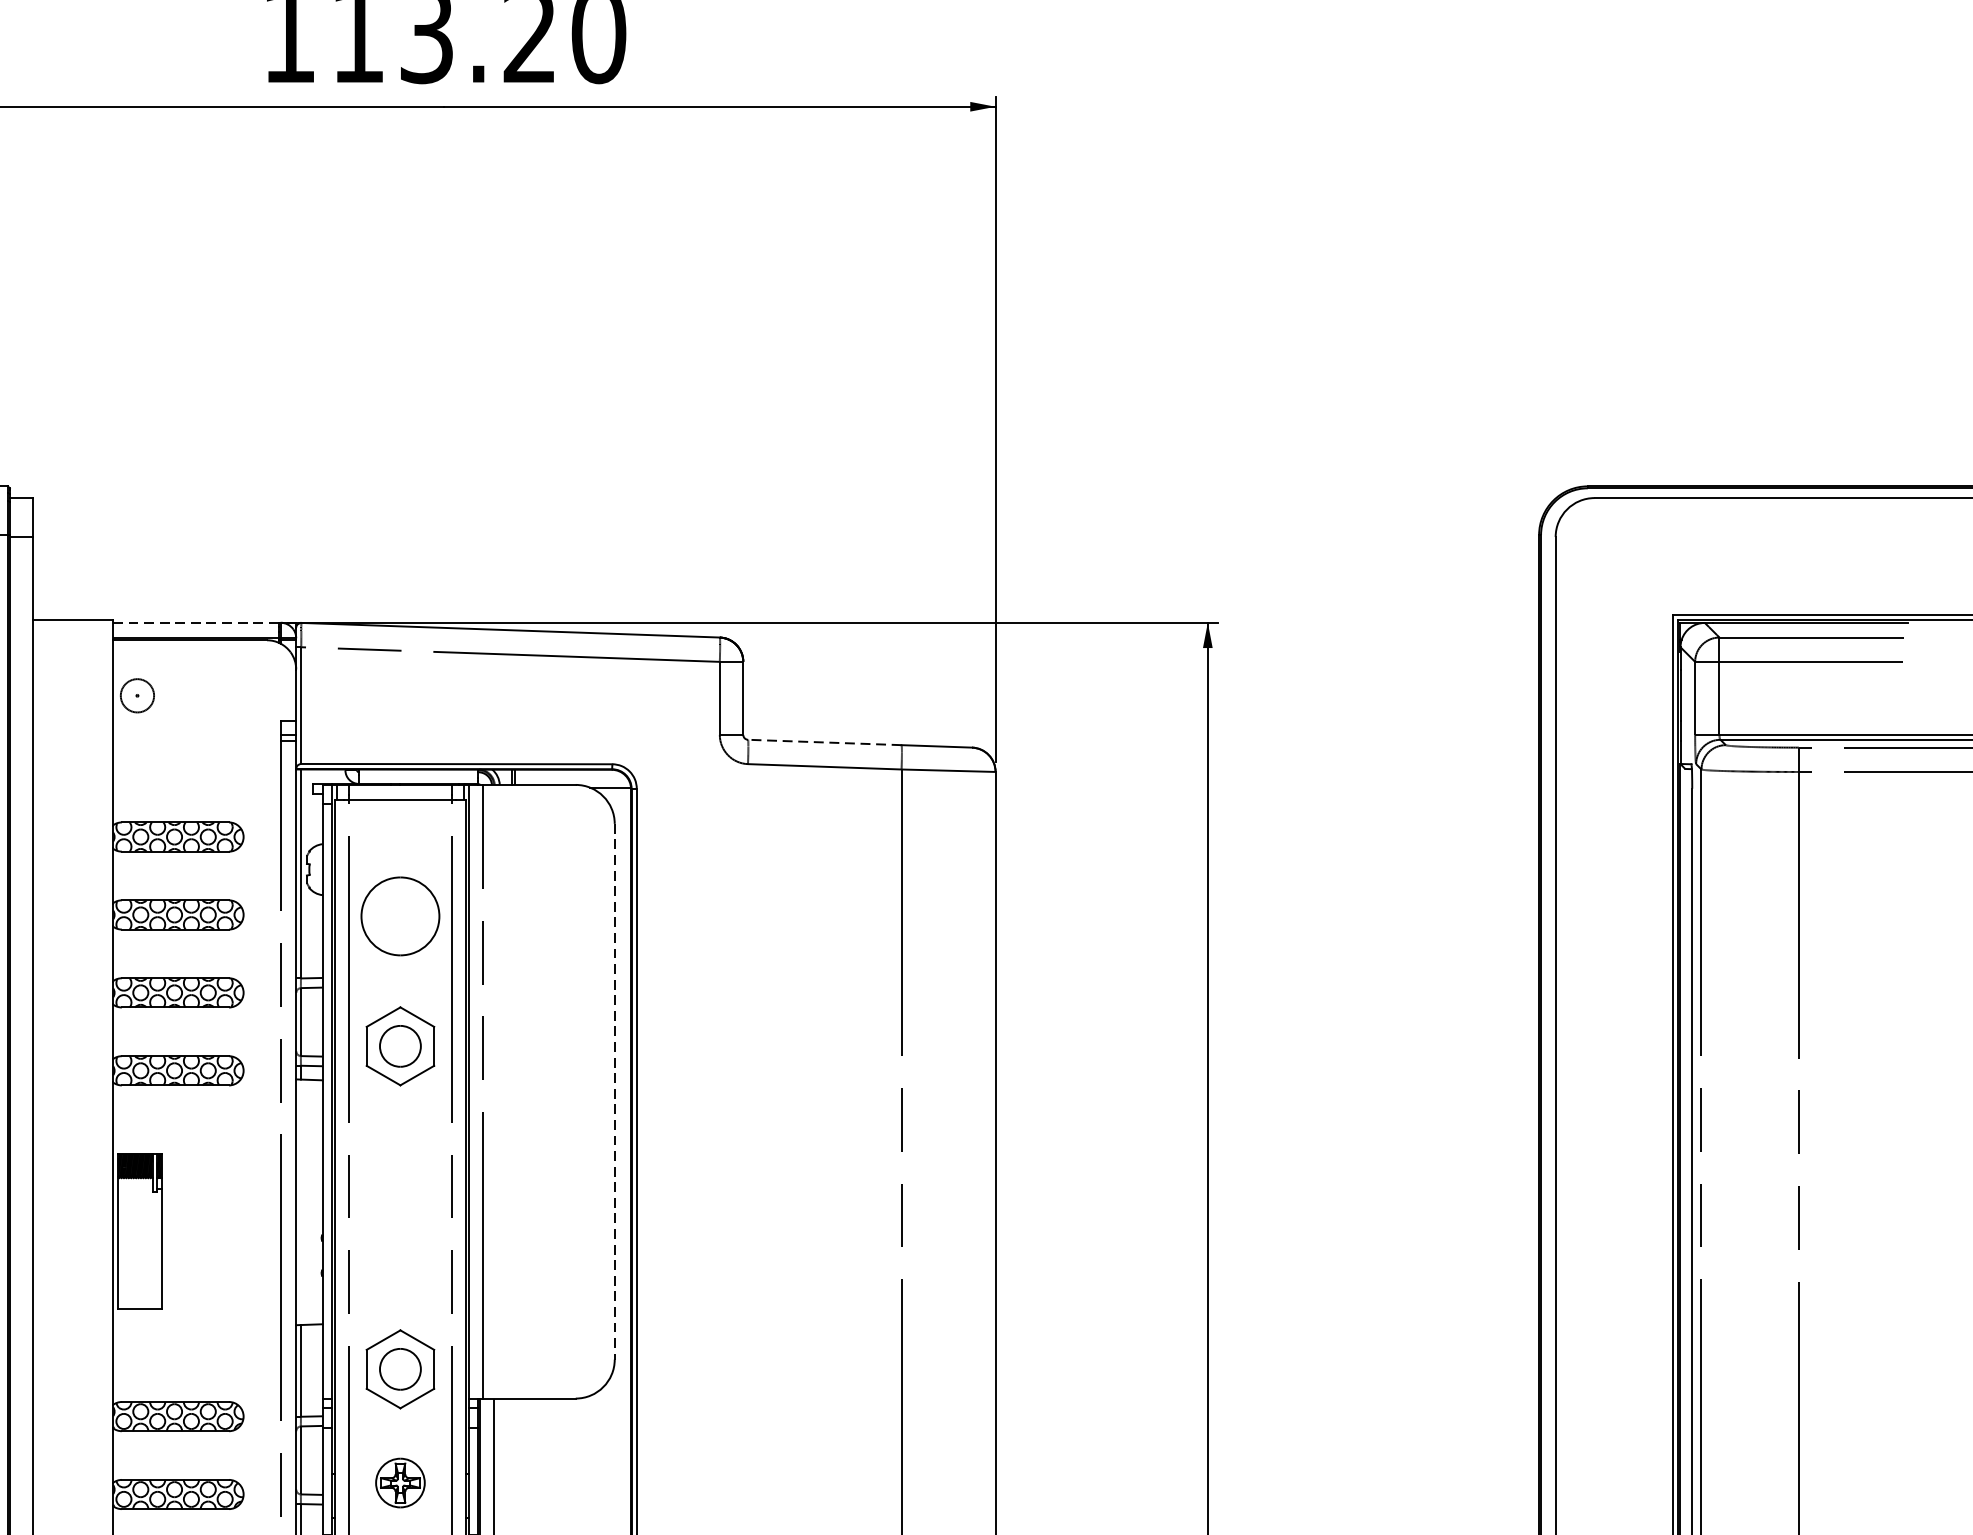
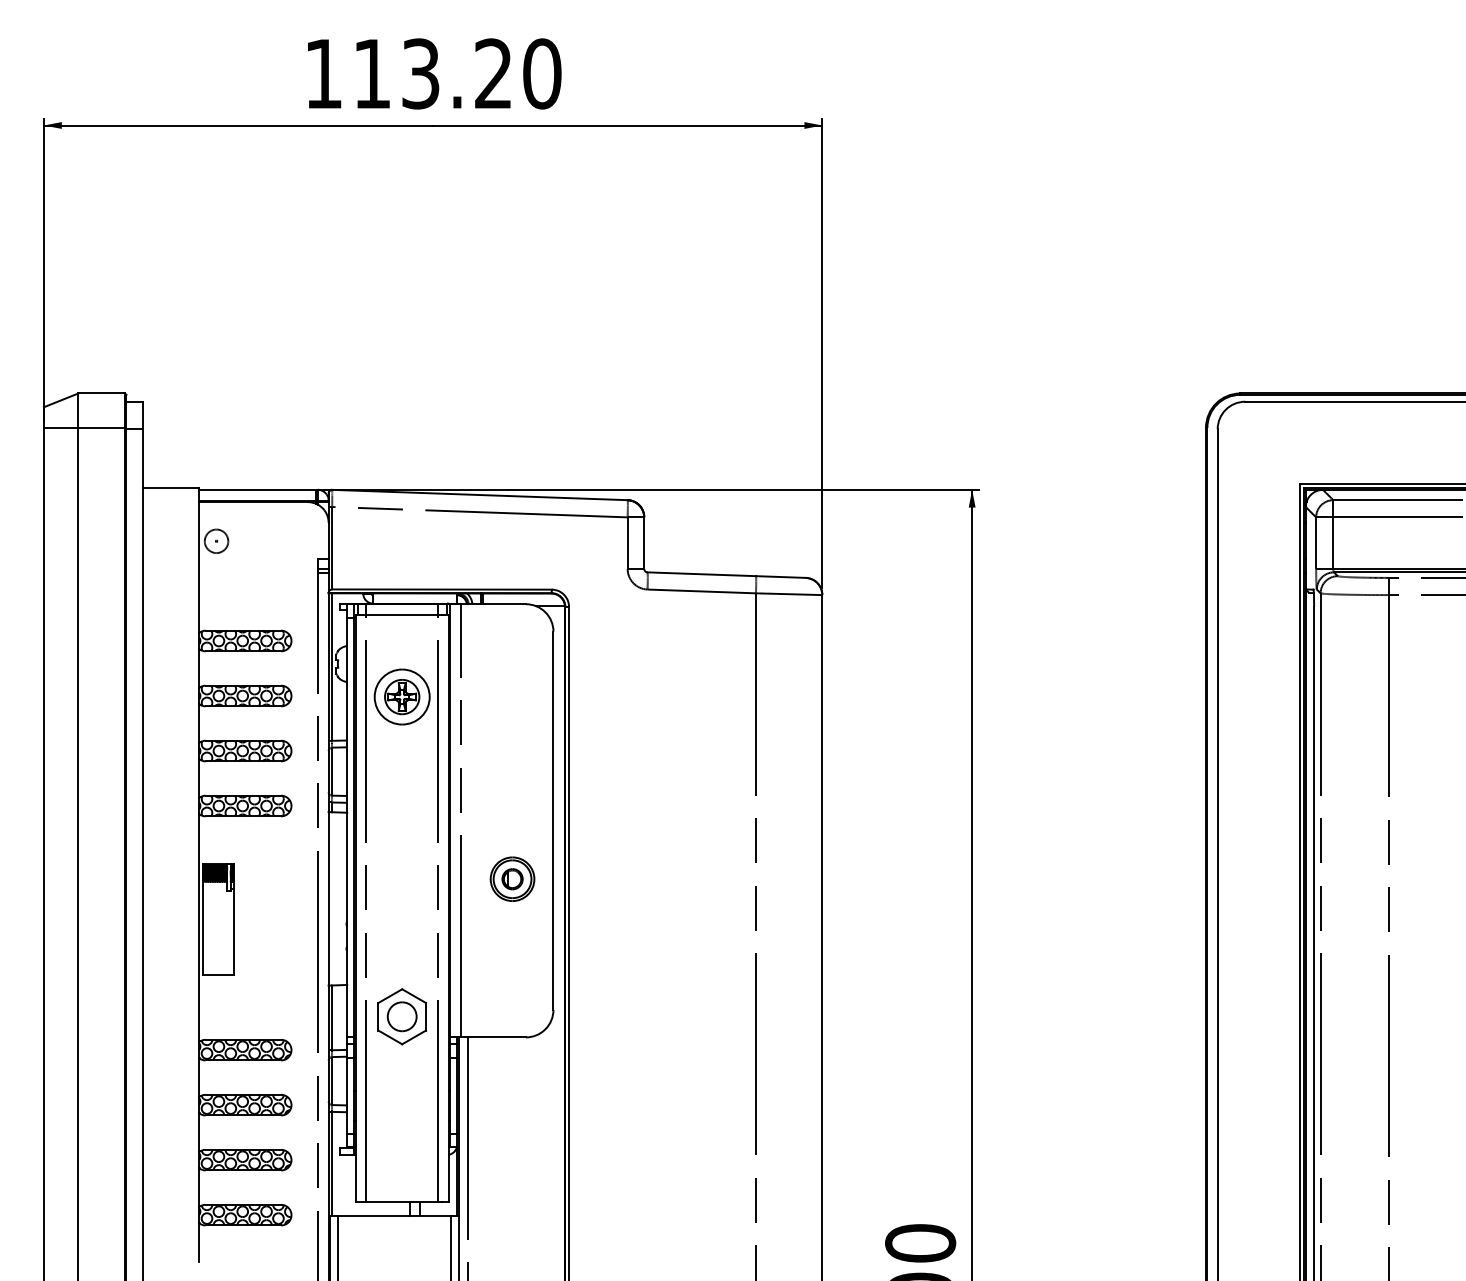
line: (195, 622) -> (257, 489), dashed -> solid
line: (824, 742) -> (701, 574), dashed -> solid
part: (400, 1045) -> (402, 788), removed
line: (614, 1092) -> (553, 821), dashed -> solid
part: (556, 1173) -> (512, 878), added
part: (400, 1483) -> (402, 697), moved

